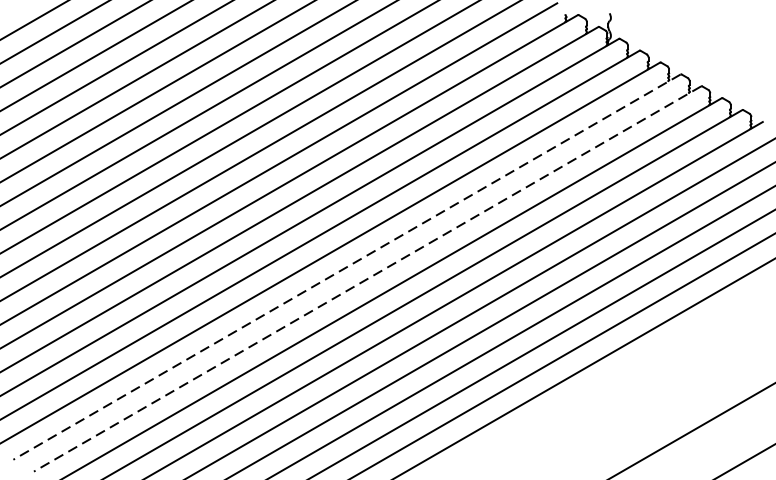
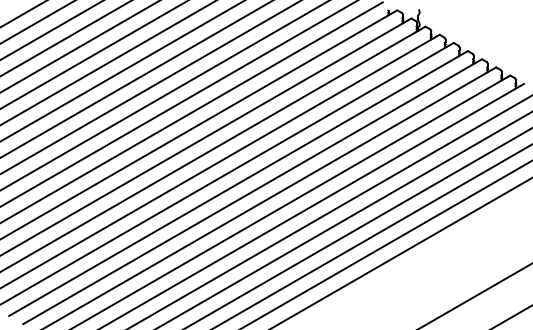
line: (347, 266) -> (238, 183), dashed -> solid
line: (367, 278) -> (252, 191), dashed -> solid

